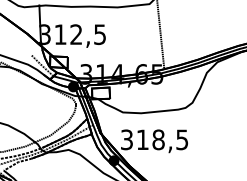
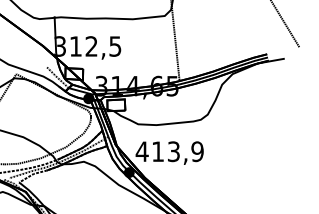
text: (154, 139) -> (169, 151), 318,5 -> 413,9

